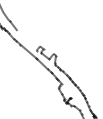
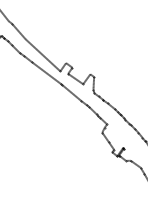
line: (26, 40) -> (42, 54), added

